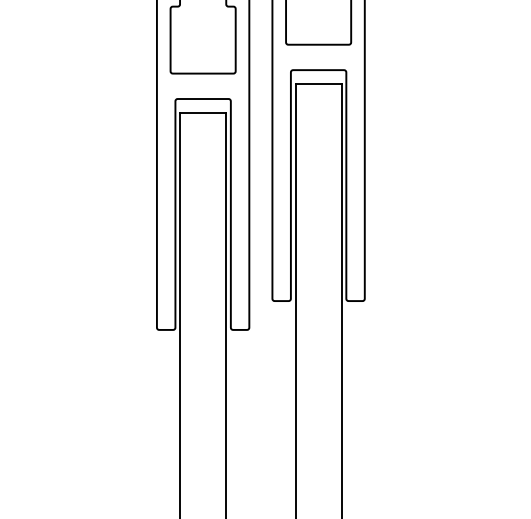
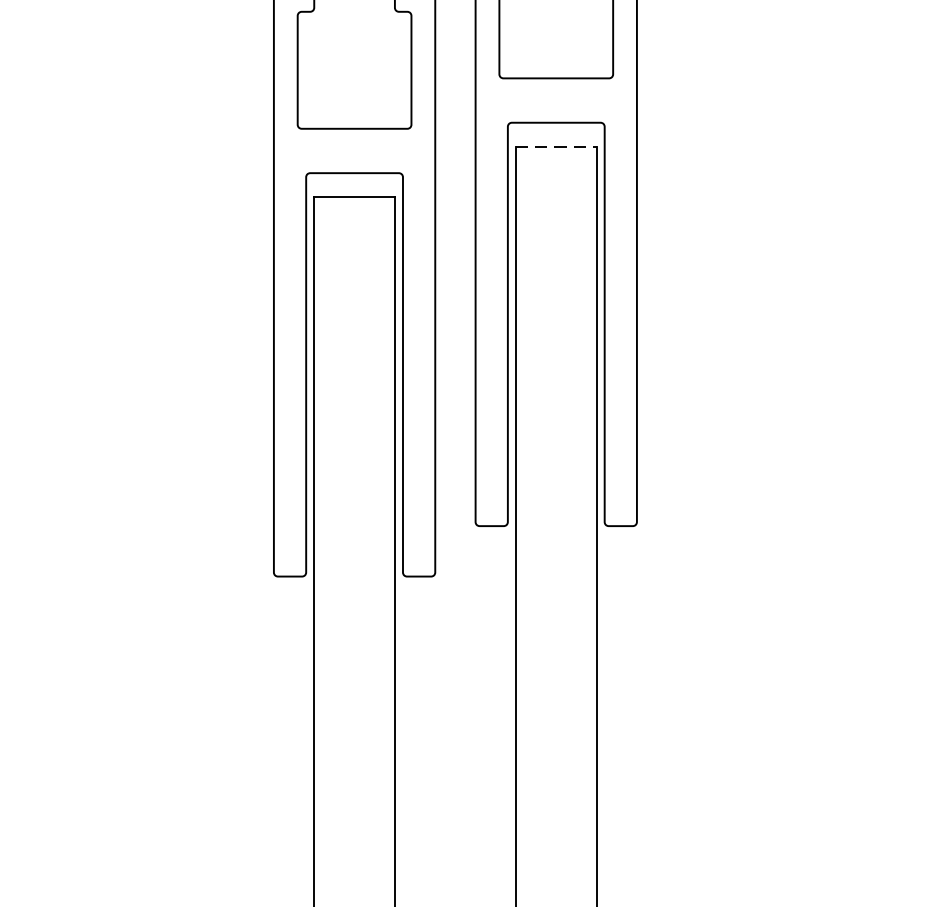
line: (319, 84) -> (557, 147), solid -> dashed

